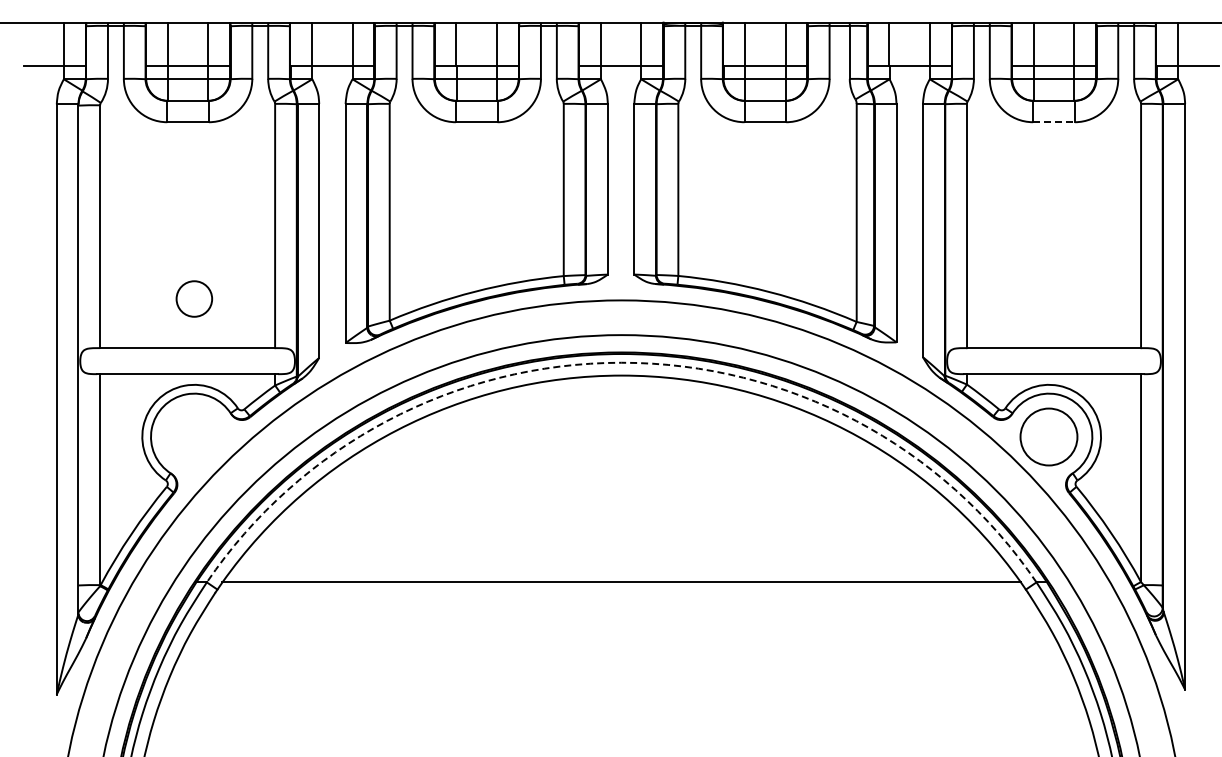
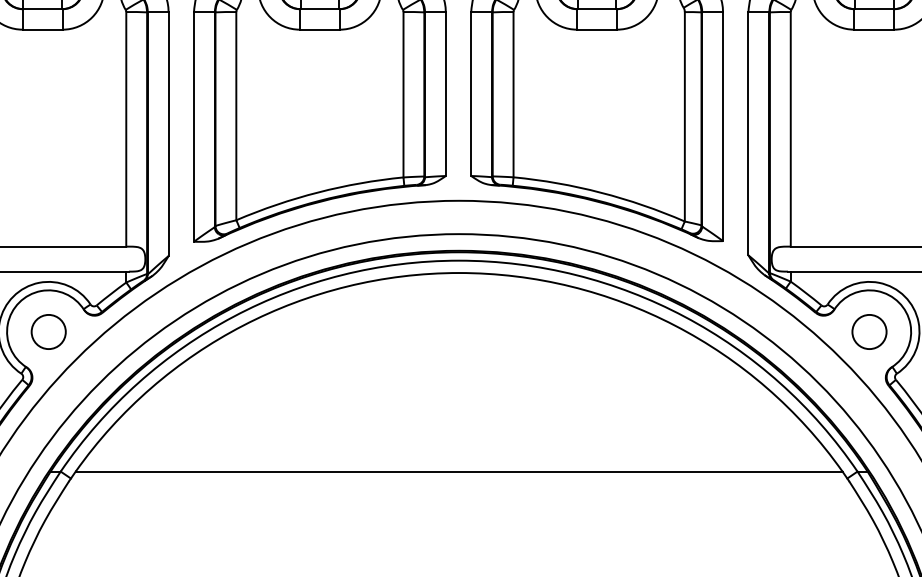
line: (1054, 122) -> (874, 29), dashed -> solid
circle: (194, 298) -> (48, 331), moved
arc: (621, 362) -> (458, 260), dashed -> solid
circle: (1048, 436) -> (869, 331), size x0.62

